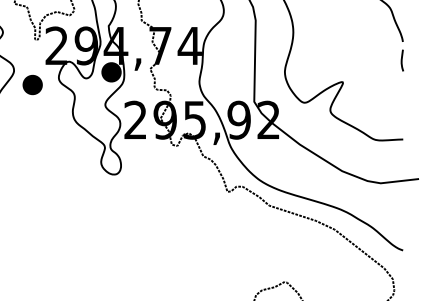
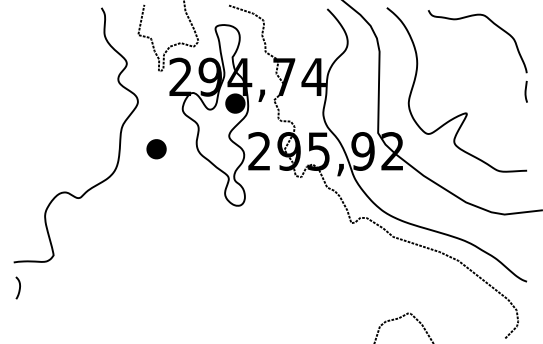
part: (32, 85) -> (156, 149), moved

